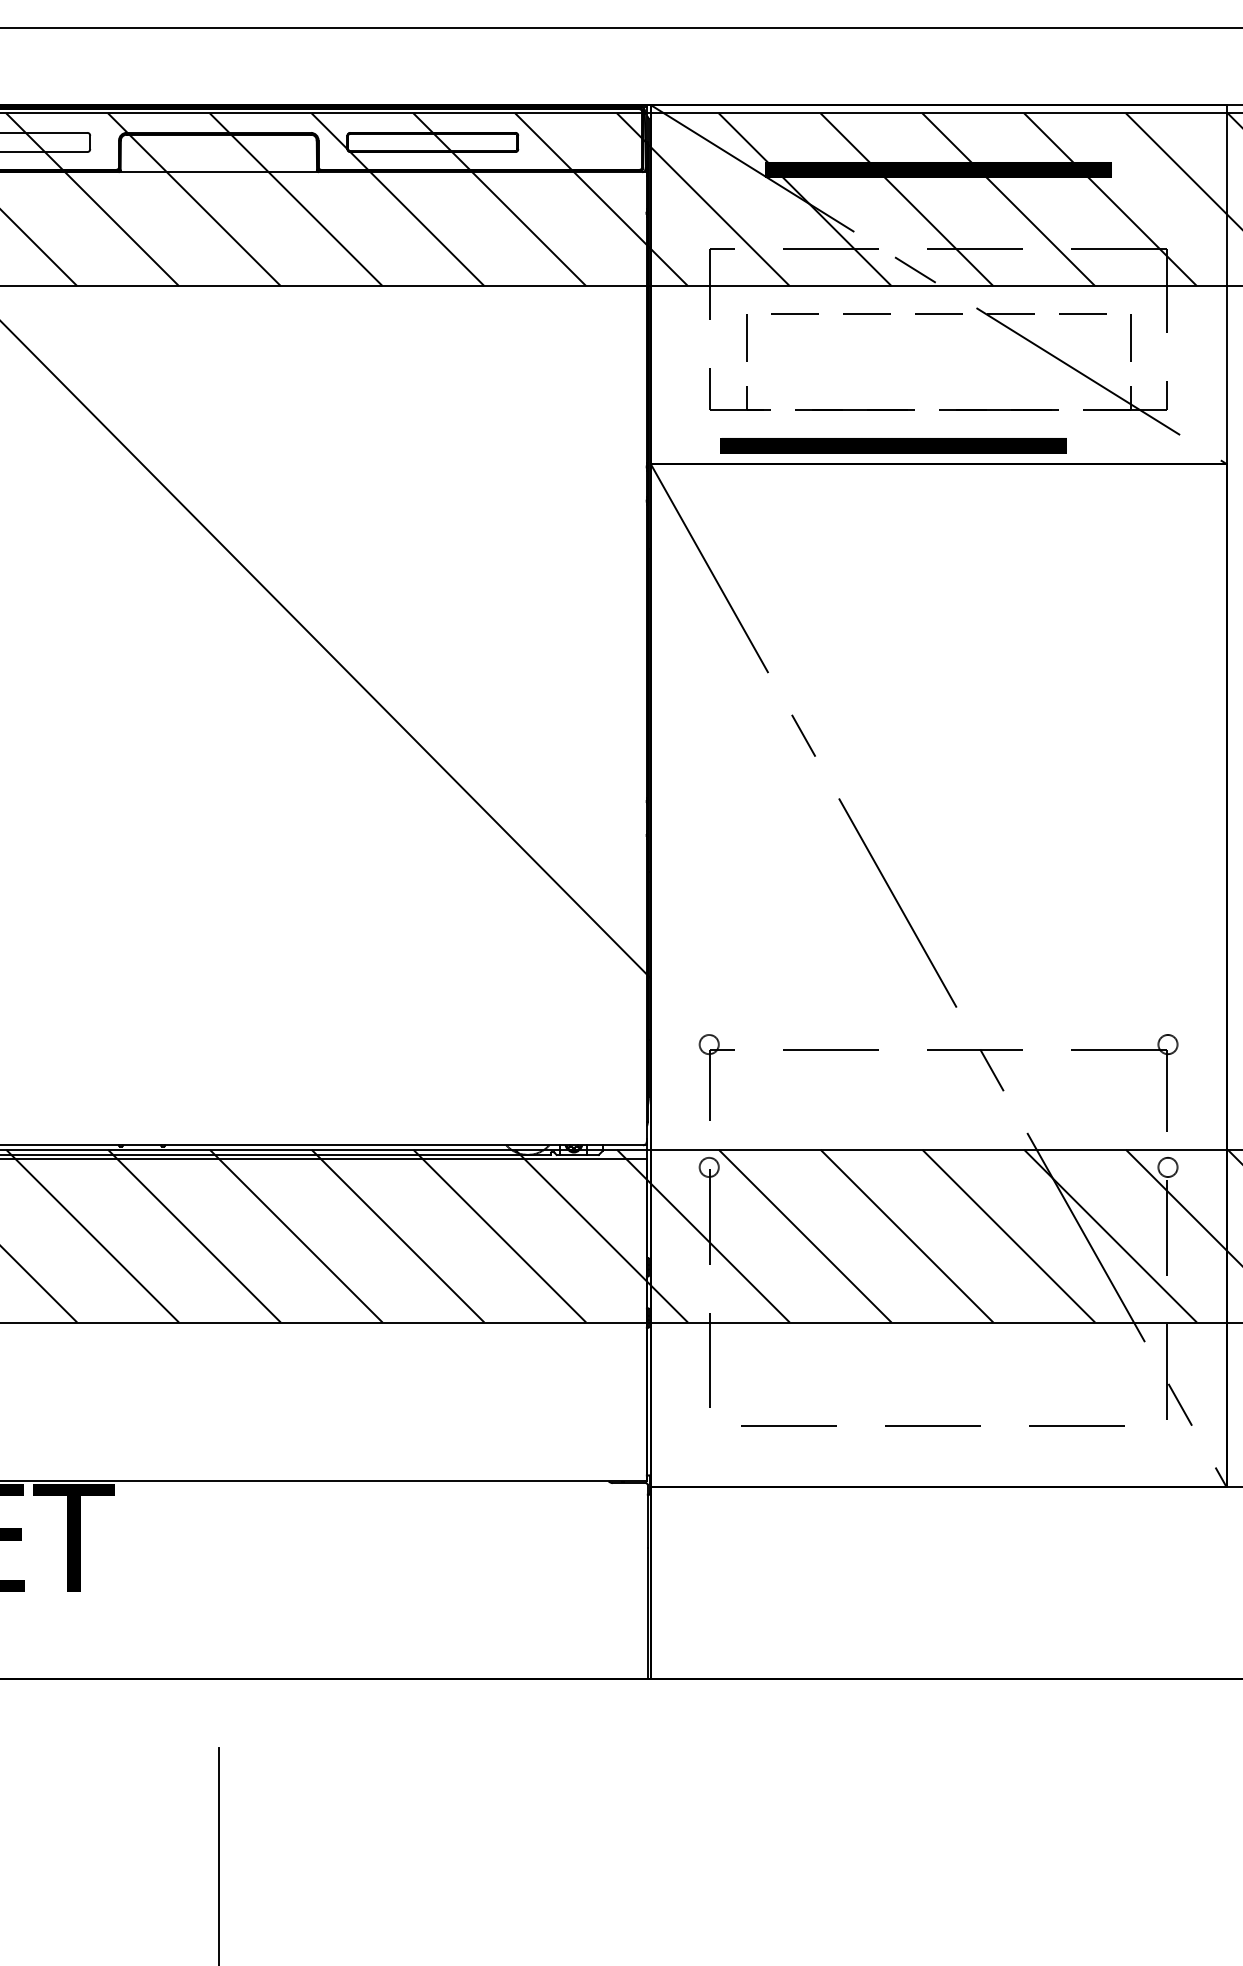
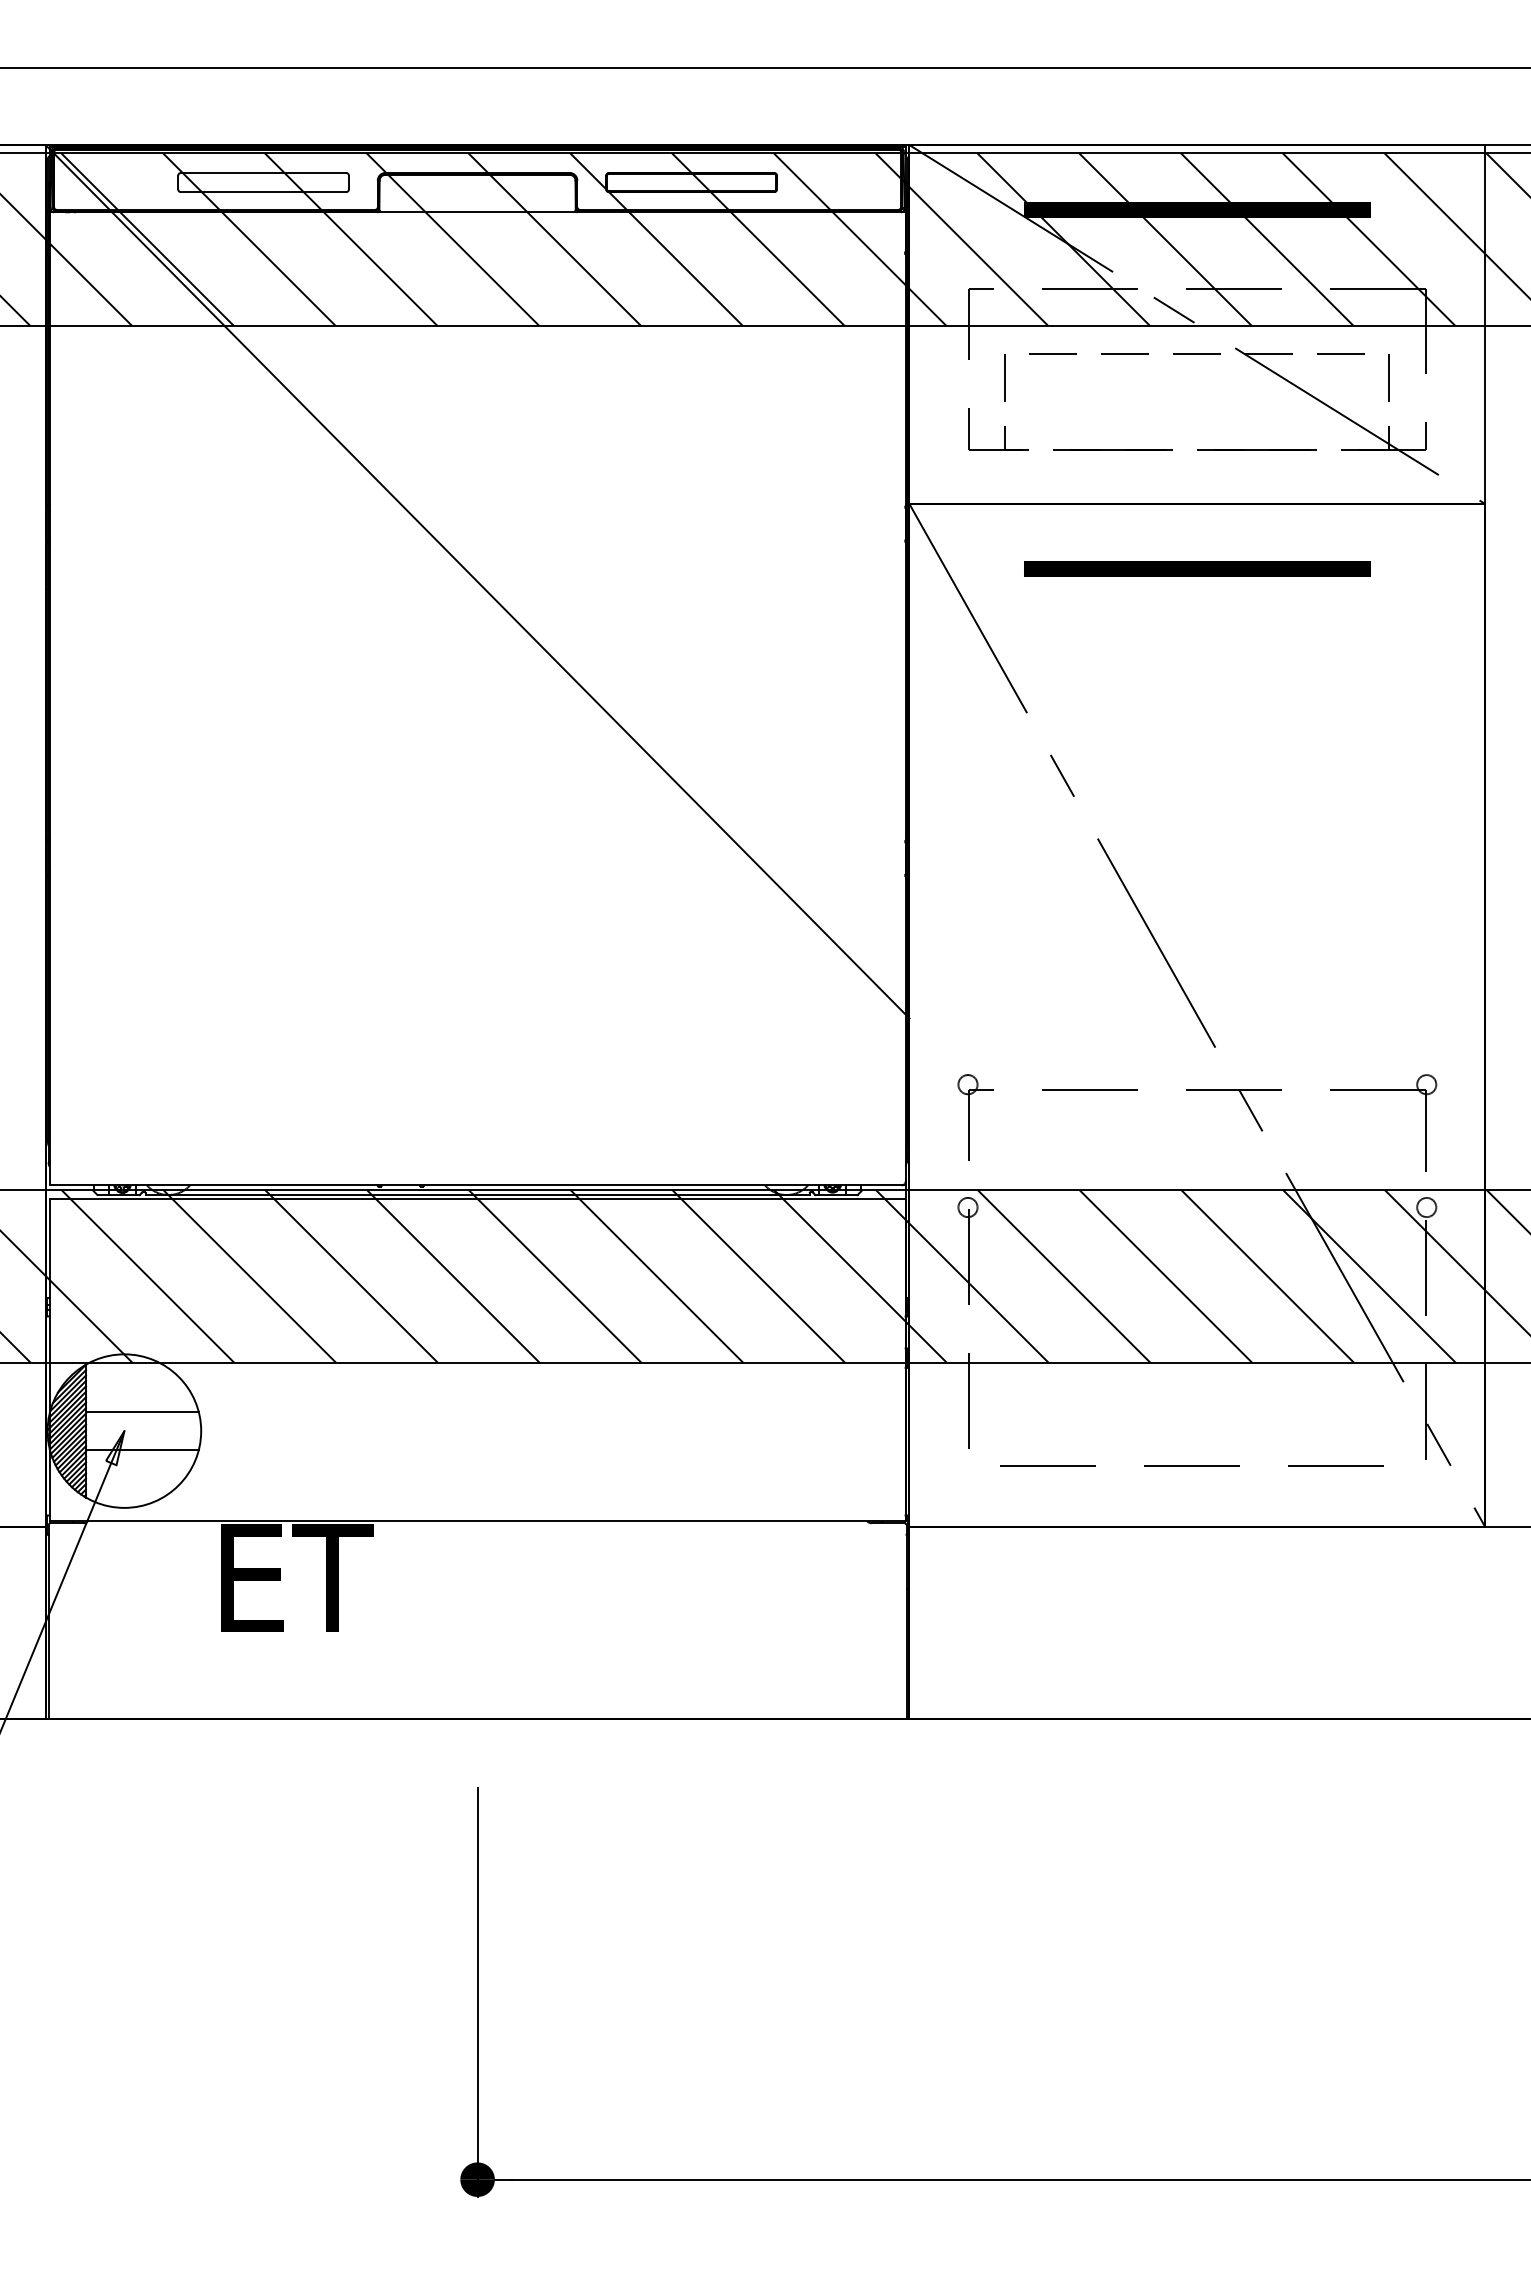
part: (893, 445) -> (1197, 568), moved

